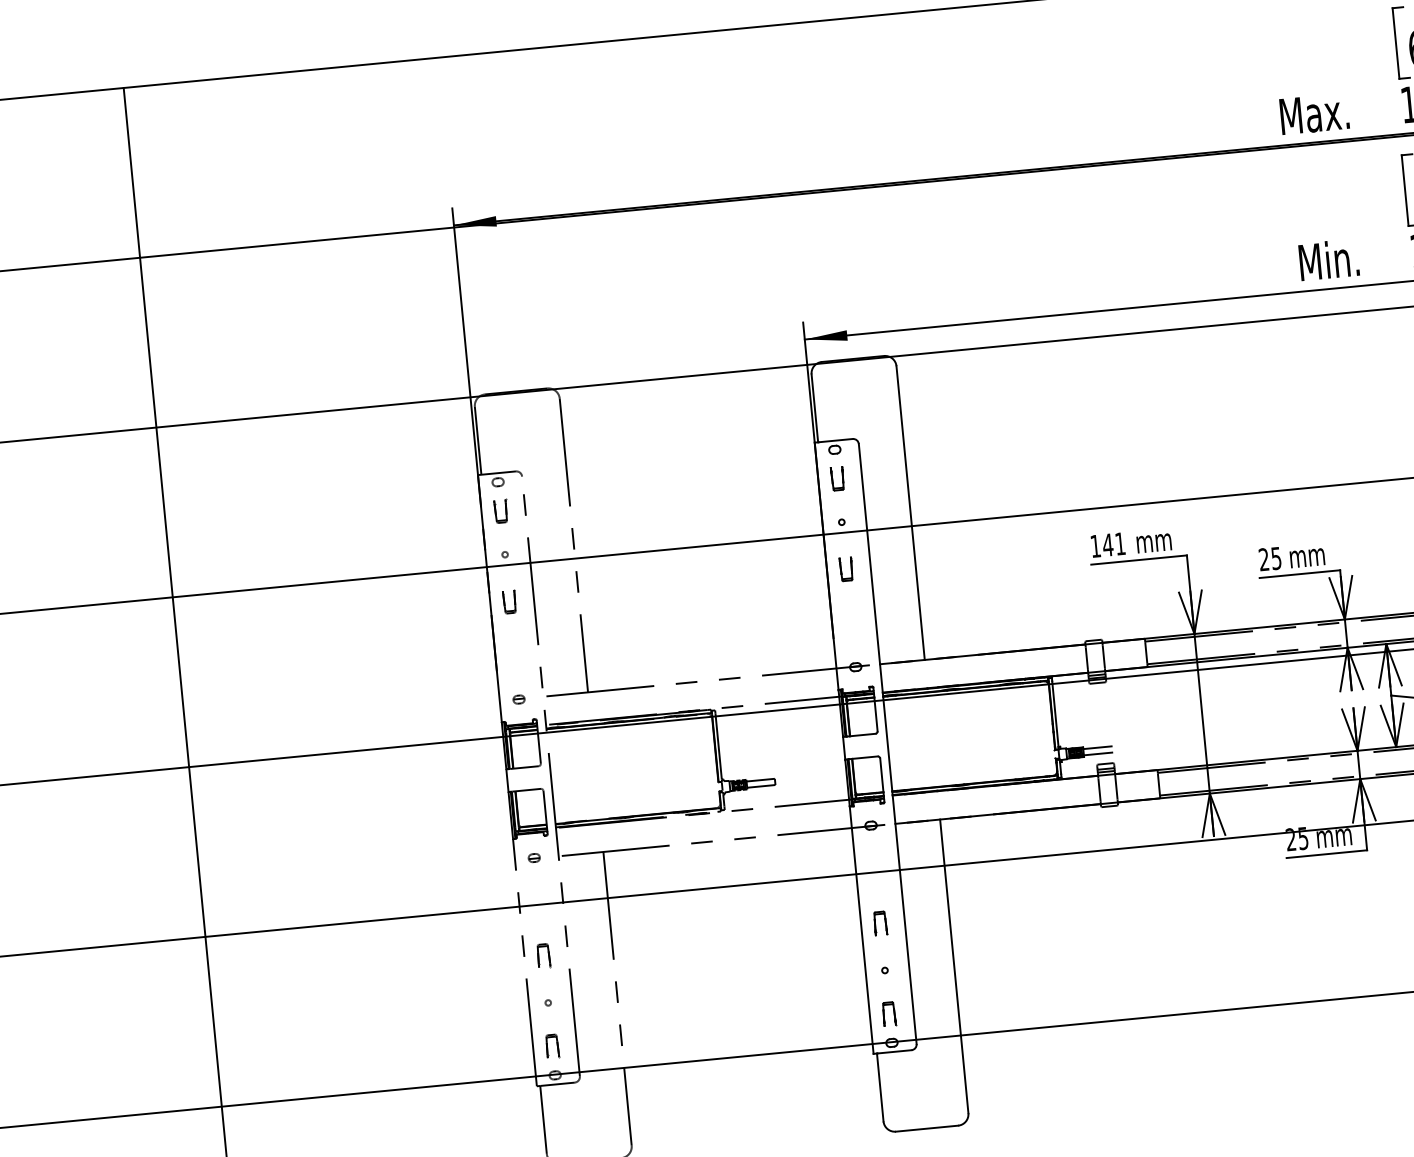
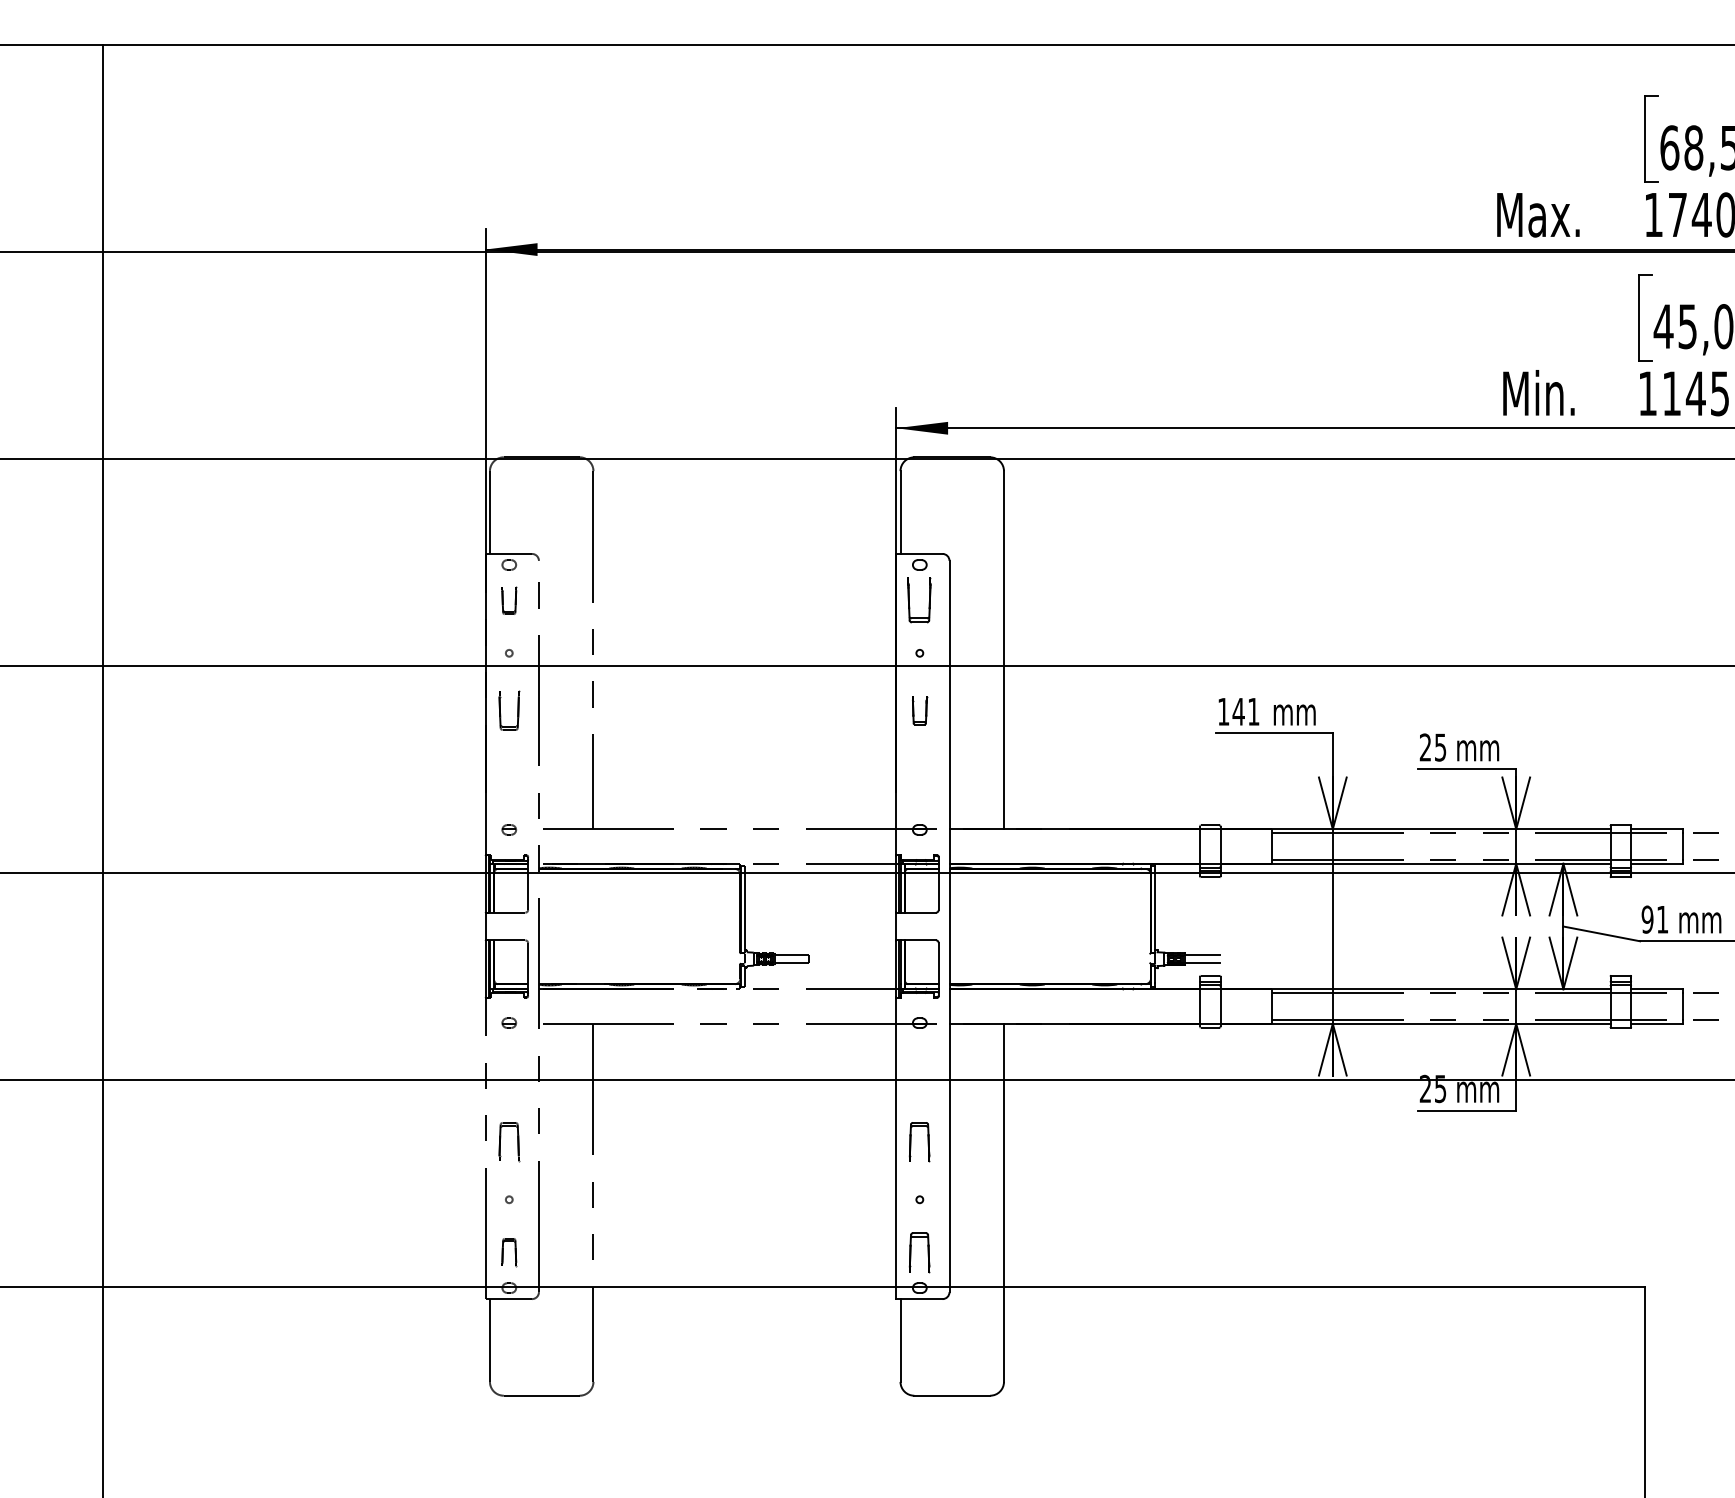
part: (838, 478) -> (920, 600), size x1.6
part: (509, 601) -> (509, 710), size x1.4
part: (881, 923) -> (920, 1142), size x1.4
part: (543, 955) -> (509, 1142), size x1.4
part: (889, 1013) -> (920, 1252), size x1.4

